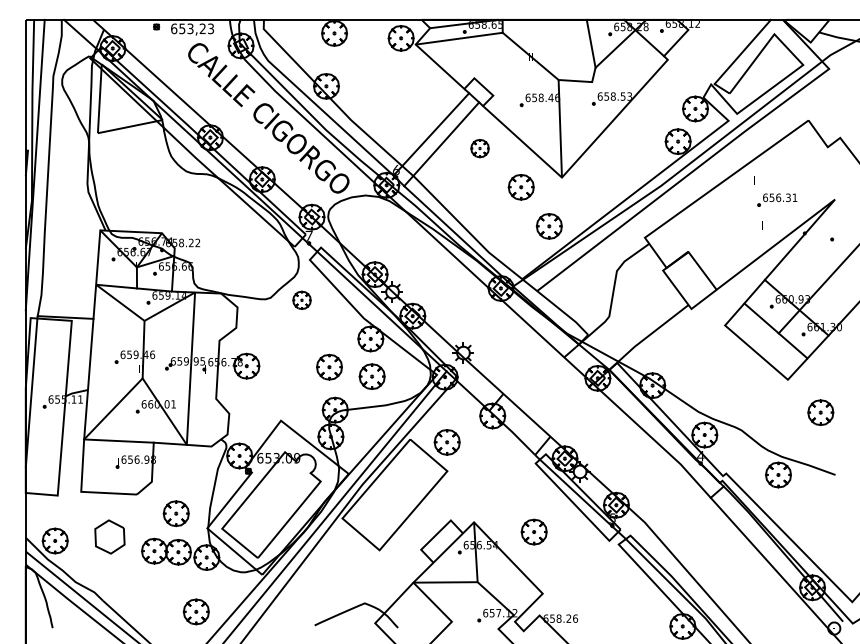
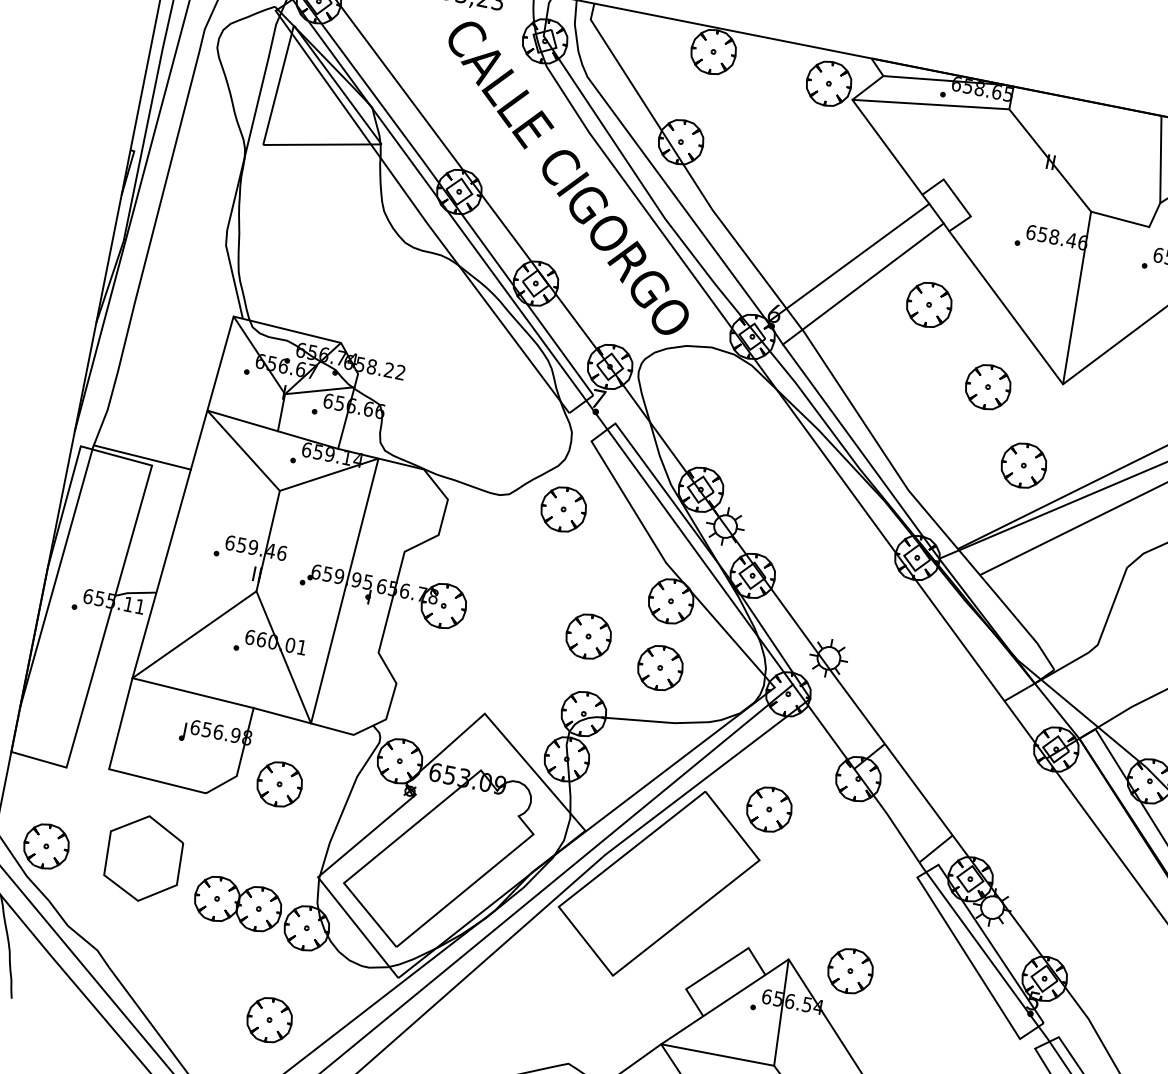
part: (479, 148) -> (928, 304), size x1.43
part: (301, 300) -> (562, 509), size x1.43
part: (175, 513) -> (278, 783), moved
part: (533, 531) -> (849, 969), moved
part: (109, 536) -> (143, 857), size x1.43

